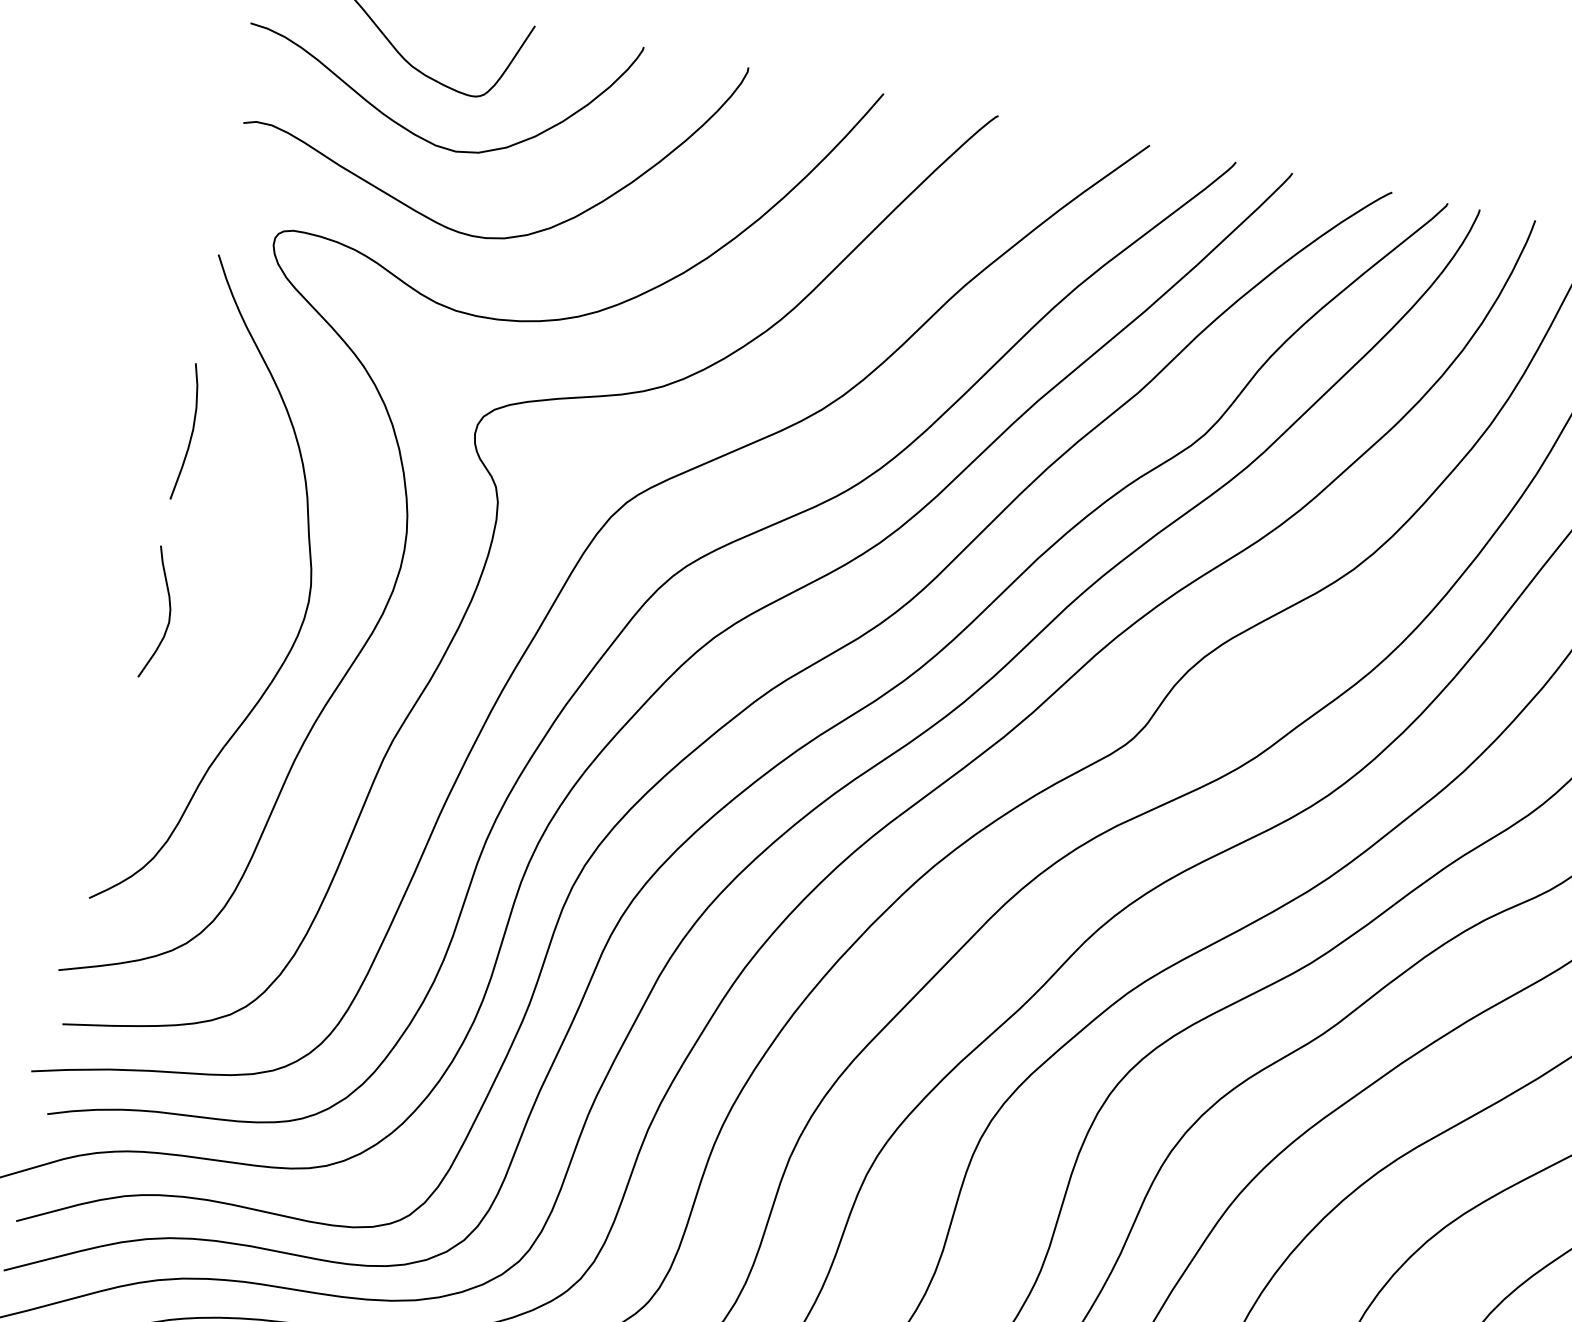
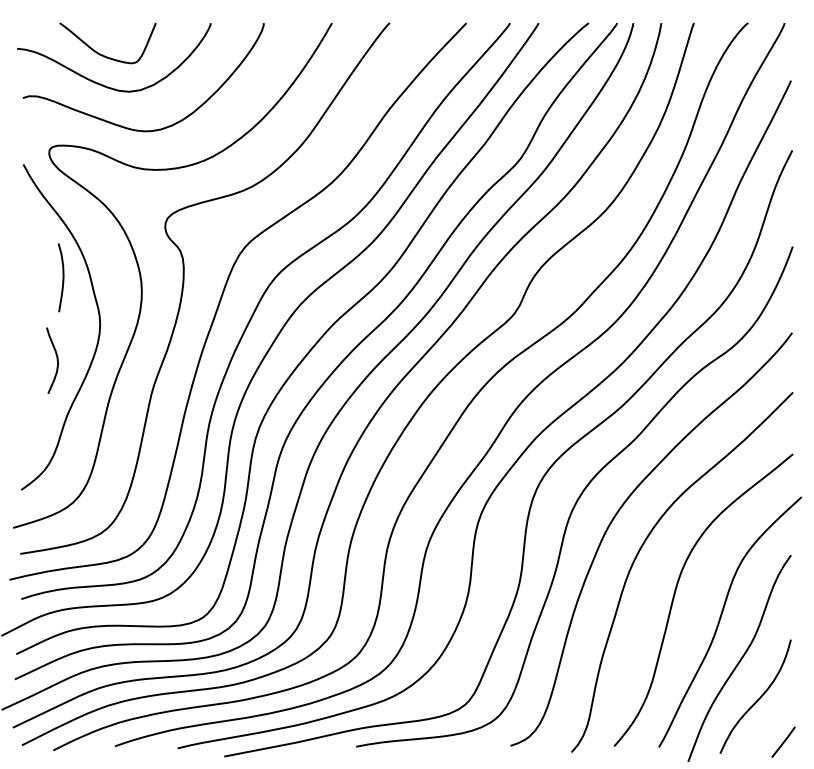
curve: (190, 432) -> (62, 277), moved
curve: (167, 614) -> (56, 360), moved

